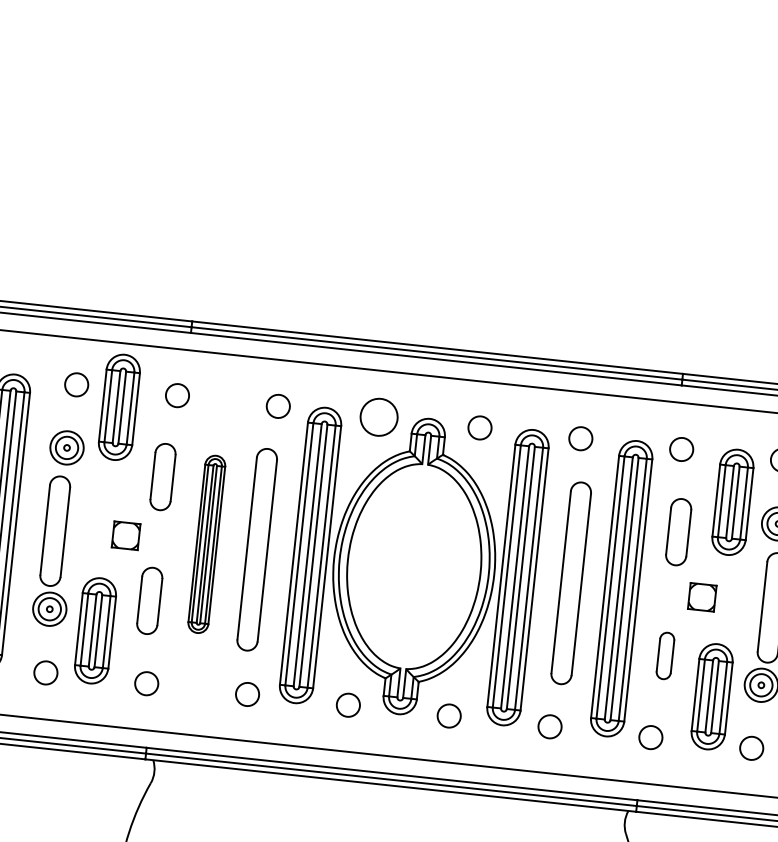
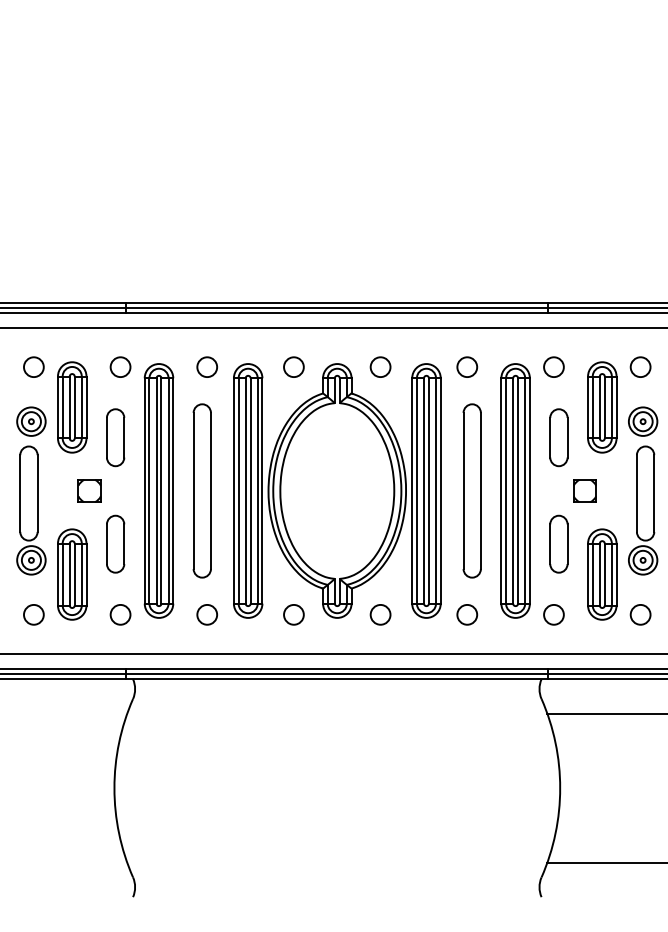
part: (119, 407) -> (72, 407), moved
circle: (378, 416) -> (293, 366), size x0.62
part: (206, 543) -> (158, 490), size x1.67
part: (665, 655) -> (558, 543), size x1.43

